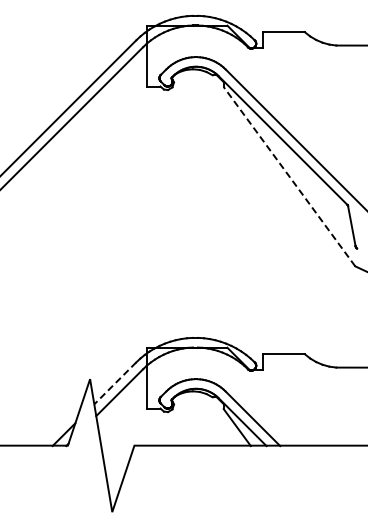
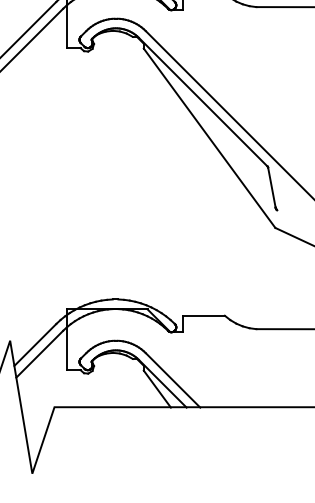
line: (289, 176) -> (209, 138), dashed -> solid
line: (115, 383) -> (35, 345), dashed -> solid

